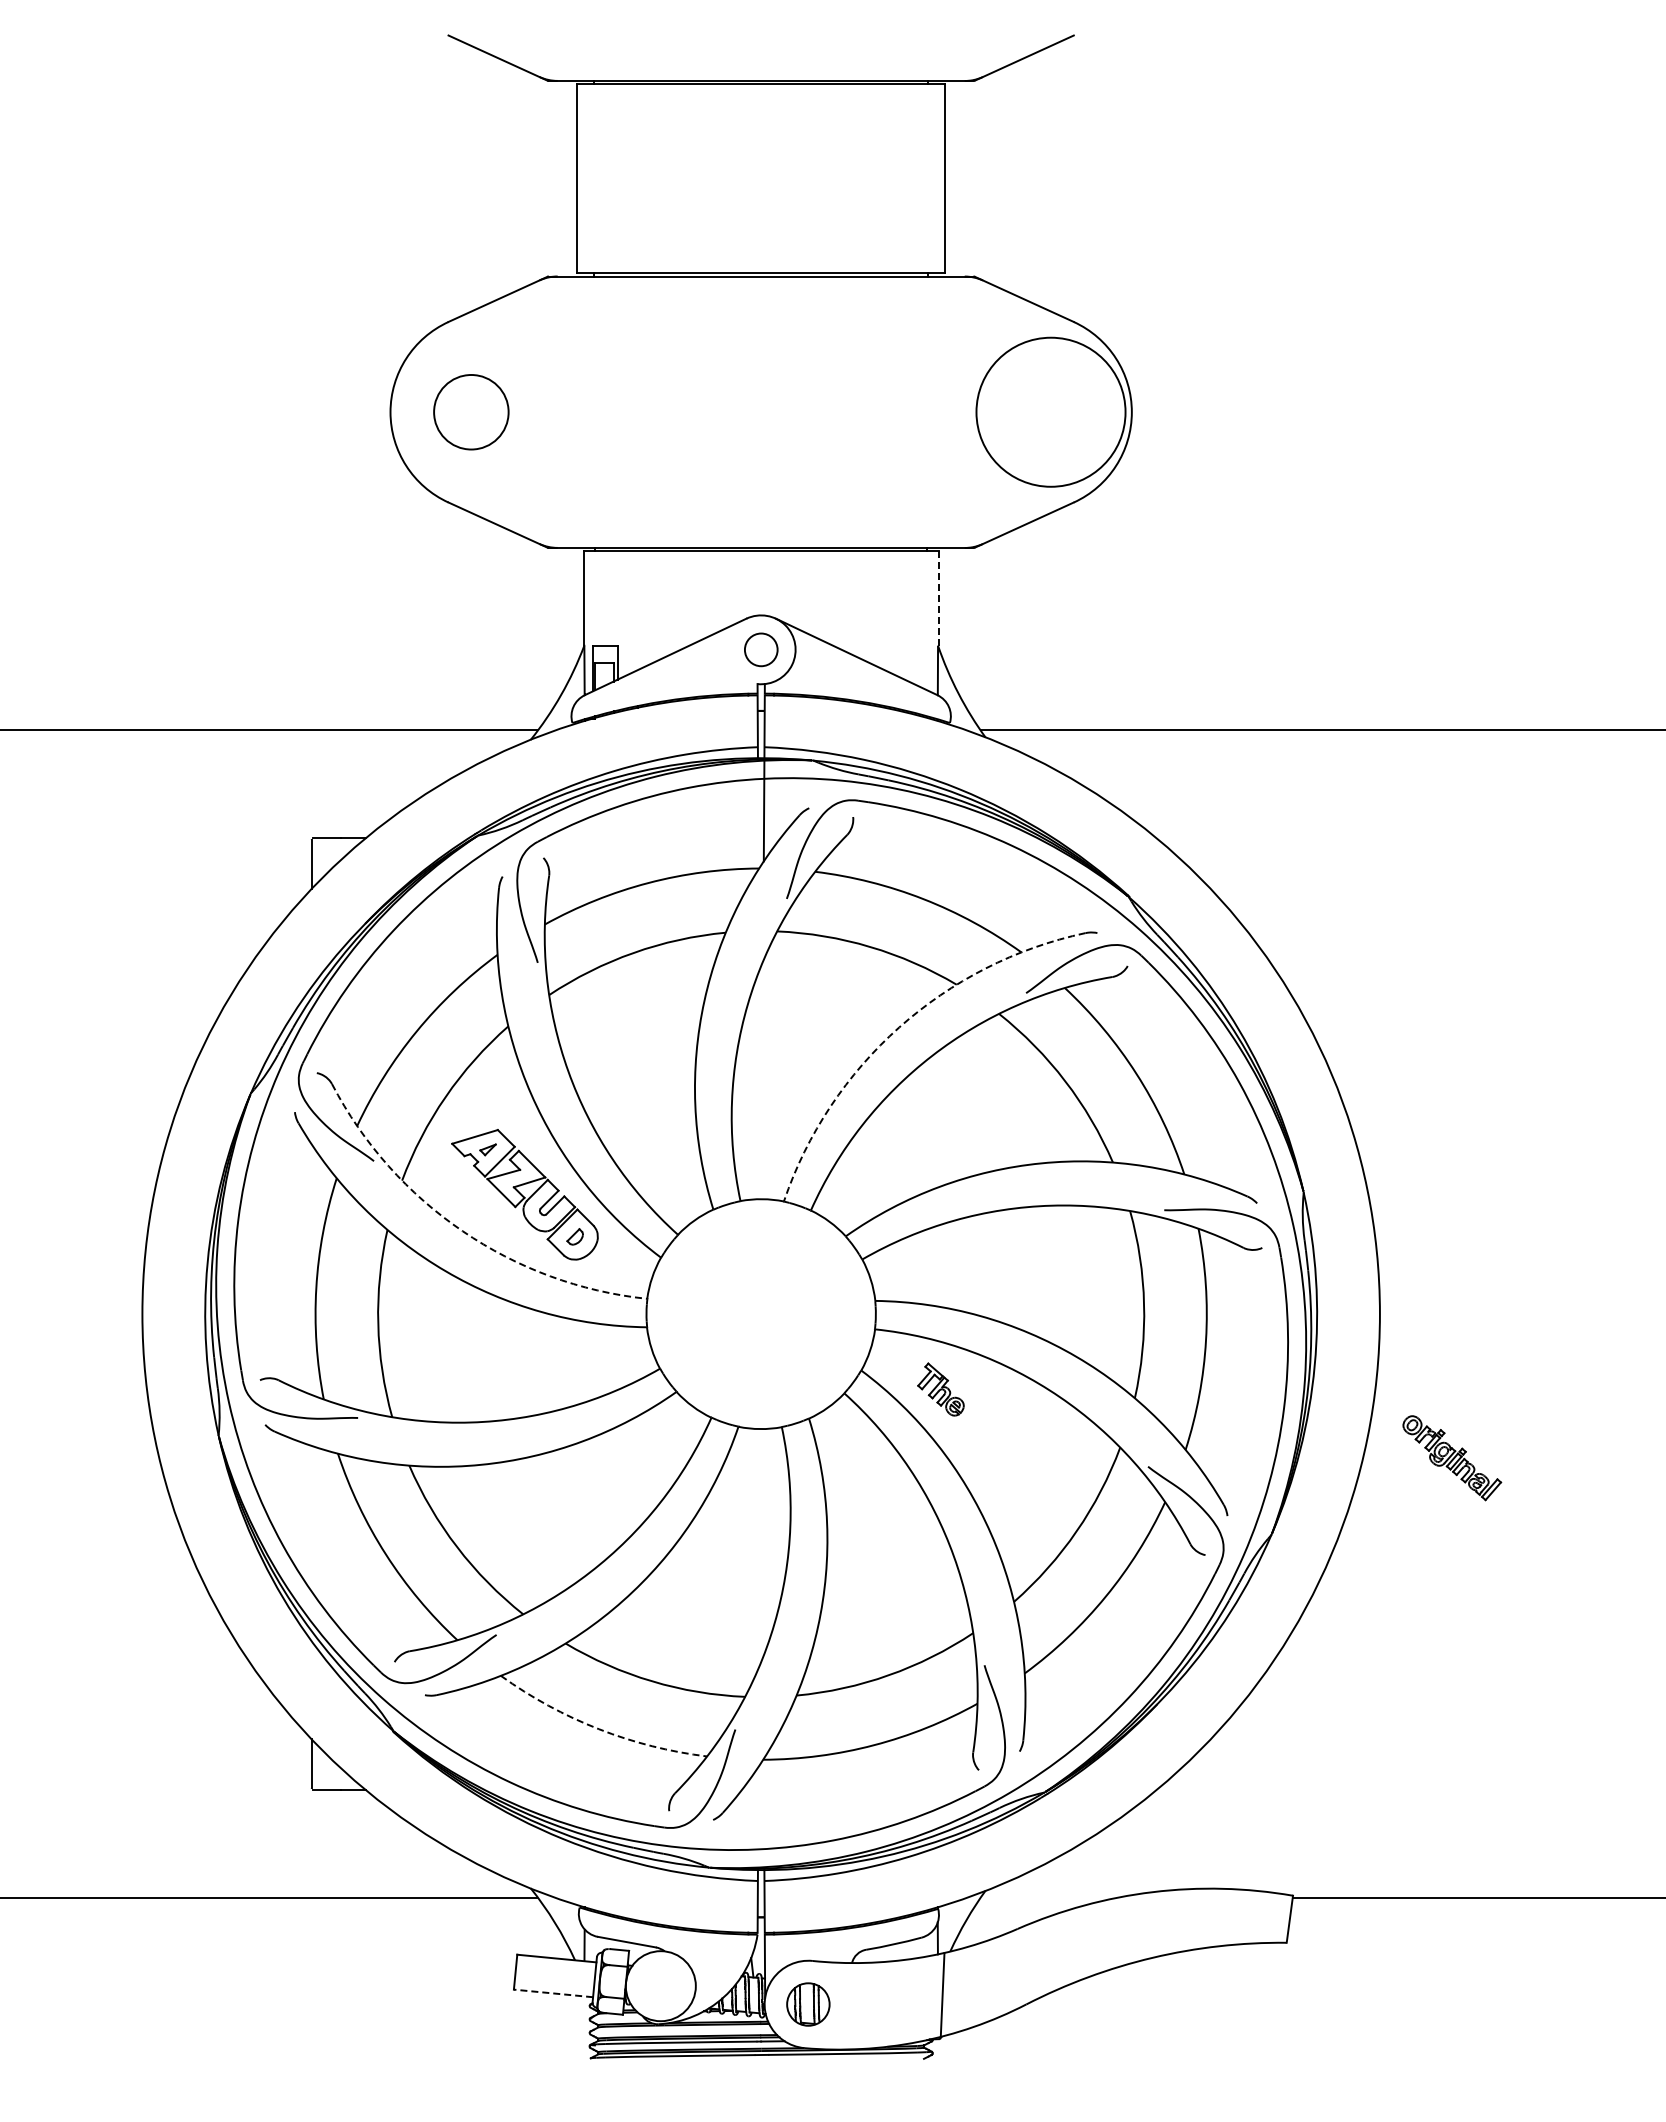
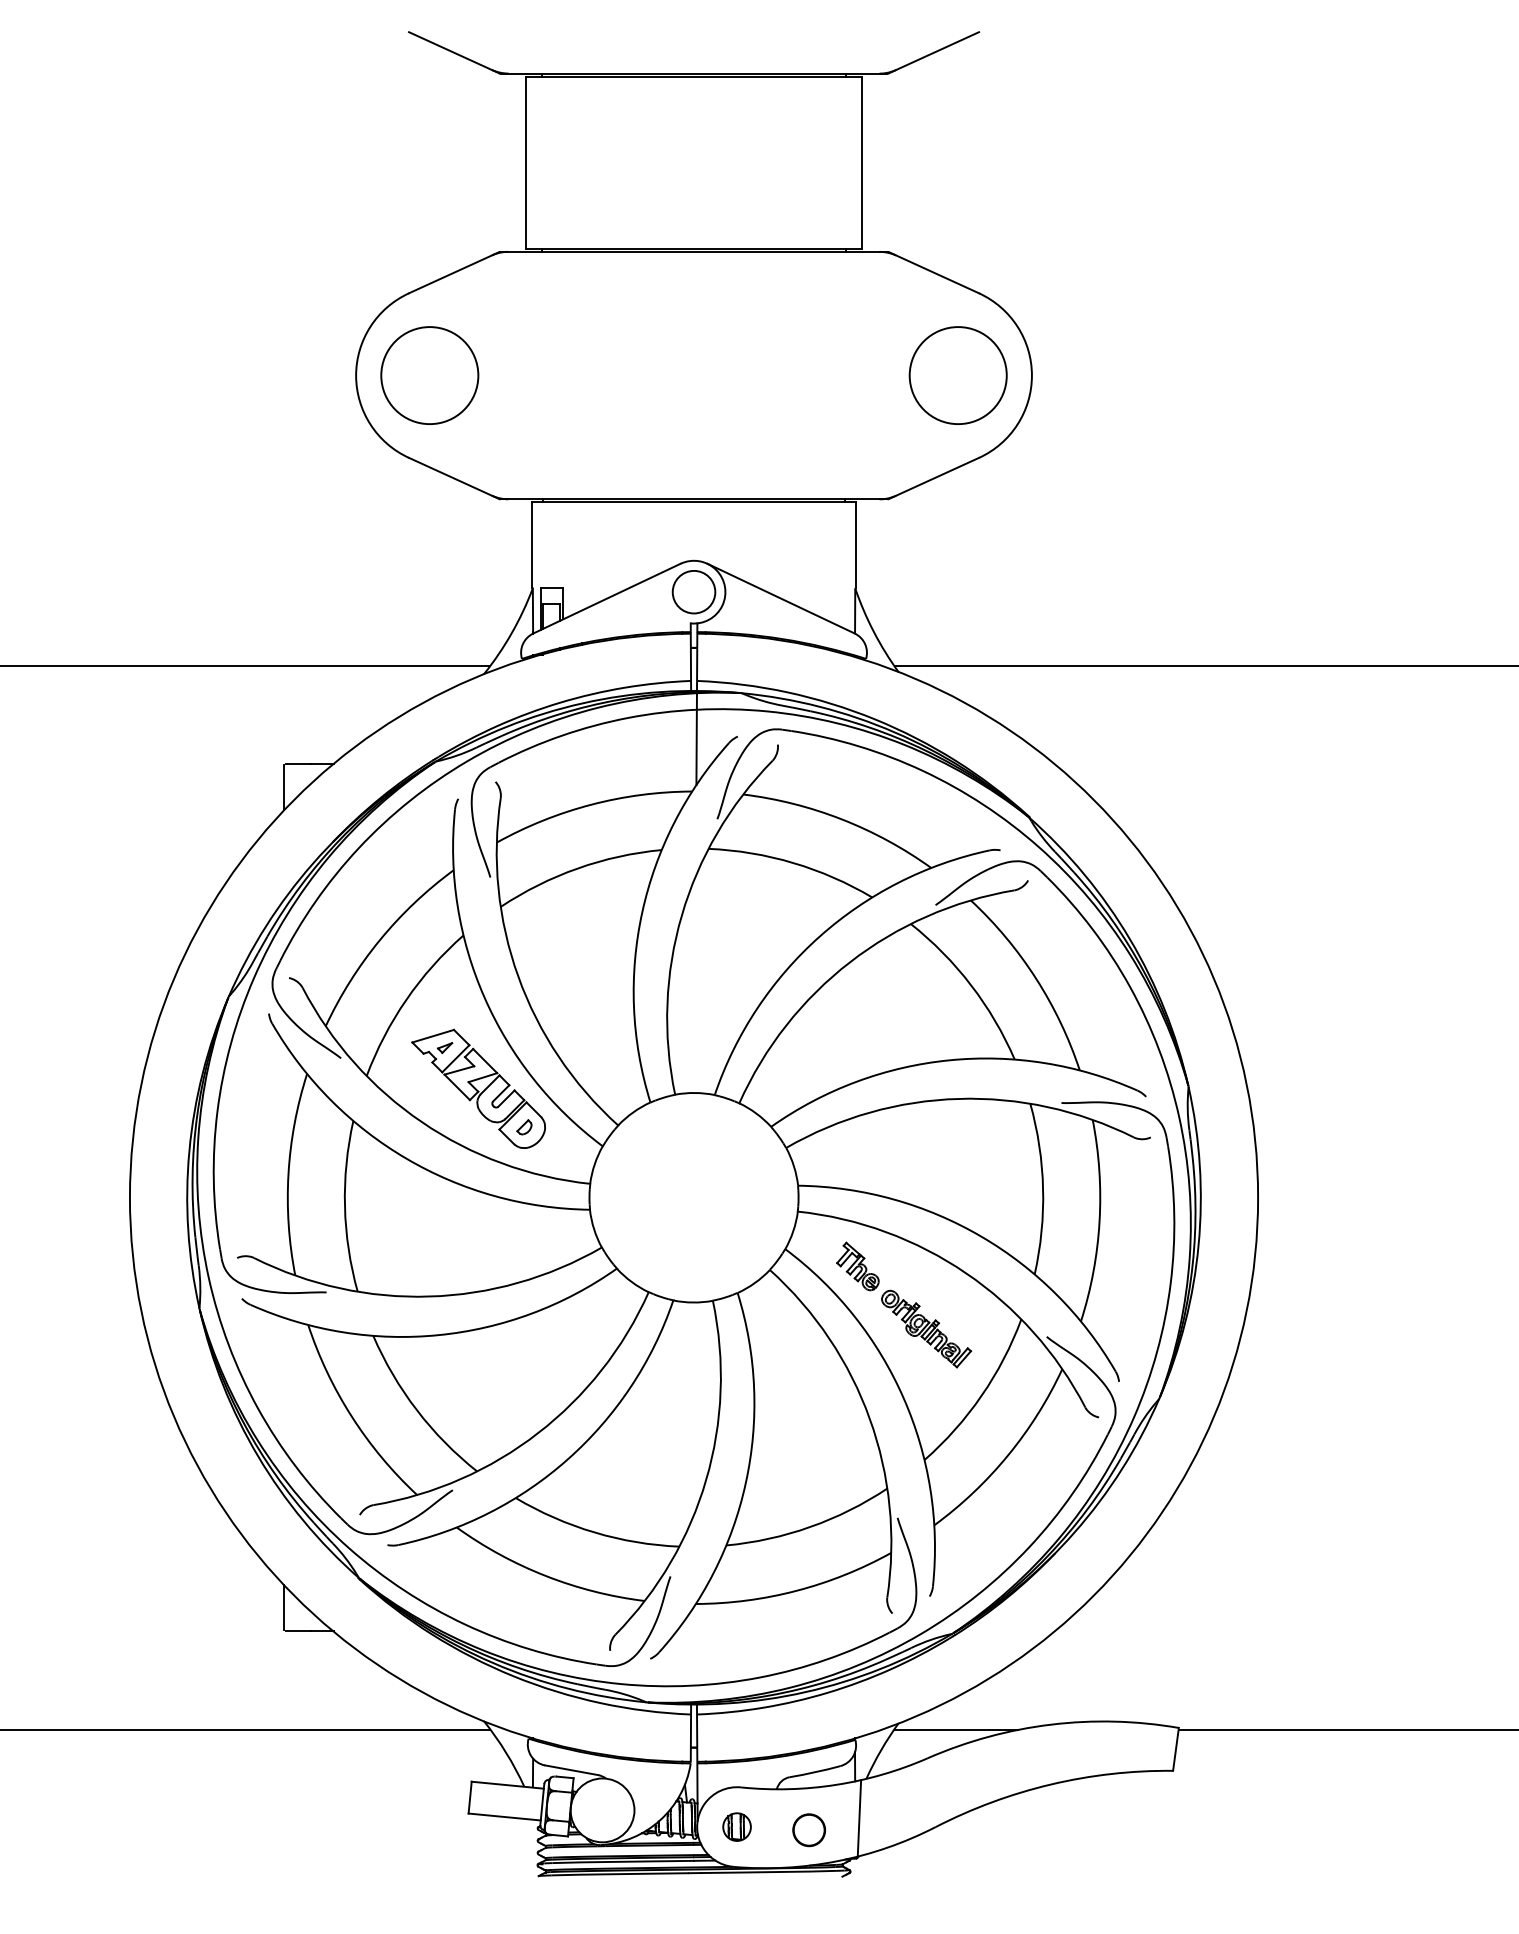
circle: (471, 412) -> (429, 375), size x1.43
circle: (1050, 412) -> (957, 375), size x0.71
line: (938, 599) -> (855, 546), dashed -> solid
circle: (761, 649) -> (694, 591), size x1.43
arc: (899, 1027) -> (820, 936), dashed -> solid
arc: (462, 1231) -> (421, 1122), dashed -> solid
part: (1452, 1458) -> (926, 1329), moved
arc: (598, 1729) -> (545, 1576), dashed -> solid
line: (1049, 1897) -> (956, 1729), added
line: (553, 1993) -> (504, 1817), dashed -> solid
part: (808, 2004) -> (737, 1827), size x0.71
circle: (887, 2007) -> (809, 1829), added

